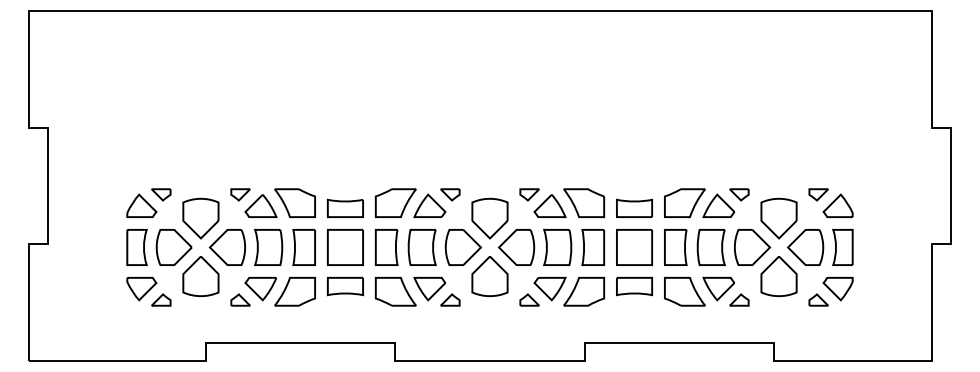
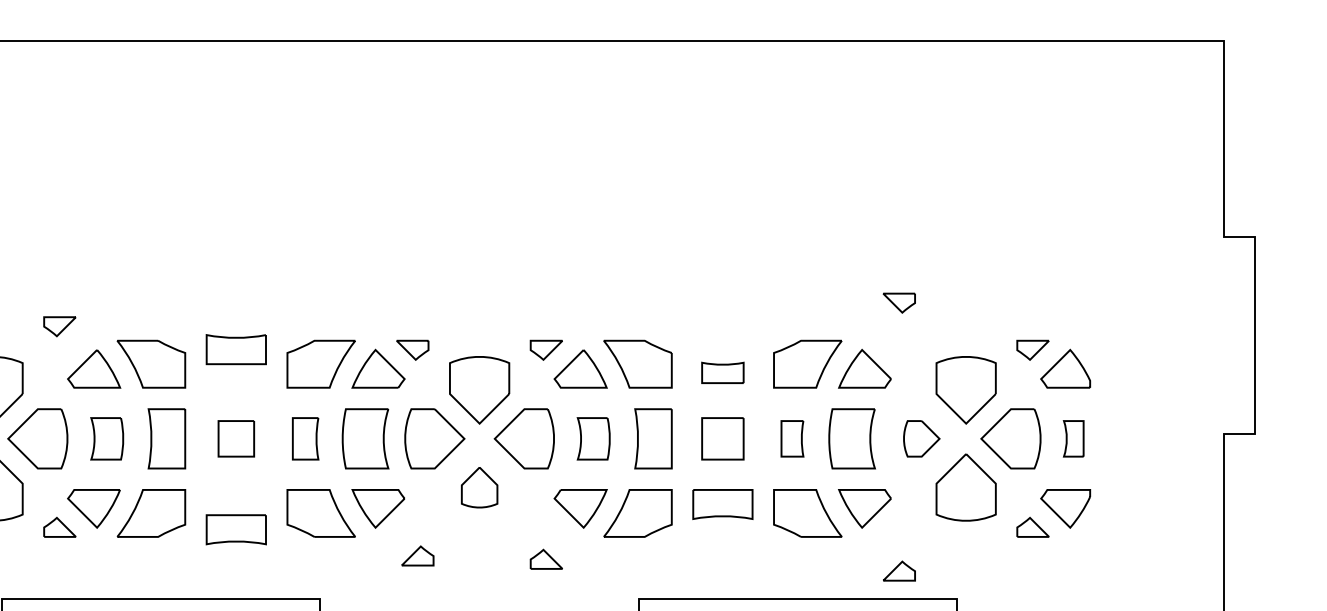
part: (240, 194) -> (59, 326), moved
part: (739, 194) -> (899, 302), moved
part: (345, 207) -> (236, 347), moved
part: (634, 207) -> (722, 371), size x0.7
part: (268, 247) -> (106, 438), size x0.7
part: (345, 247) -> (236, 438), size x0.6
part: (386, 247) -> (305, 438), size x0.7
part: (557, 247) -> (593, 438), size x0.7
part: (634, 247) -> (722, 438), size x0.7
part: (675, 247) -> (791, 438), size x0.6
part: (752, 247) -> (921, 438), size x0.6
part: (842, 247) -> (1072, 438), size x0.6
part: (489, 276) -> (478, 487), size x0.6
part: (345, 286) -> (236, 529), moved
part: (450, 299) -> (418, 555), moved
part: (529, 299) -> (546, 558), moved
part: (739, 299) -> (899, 570), moved

